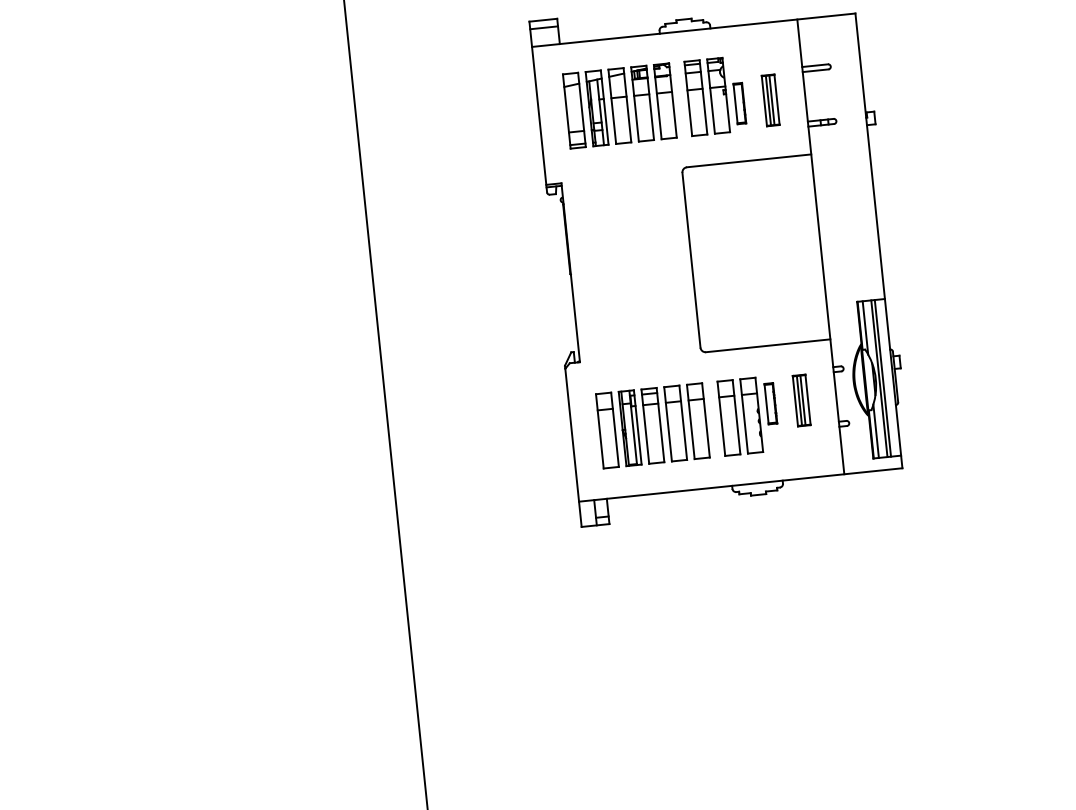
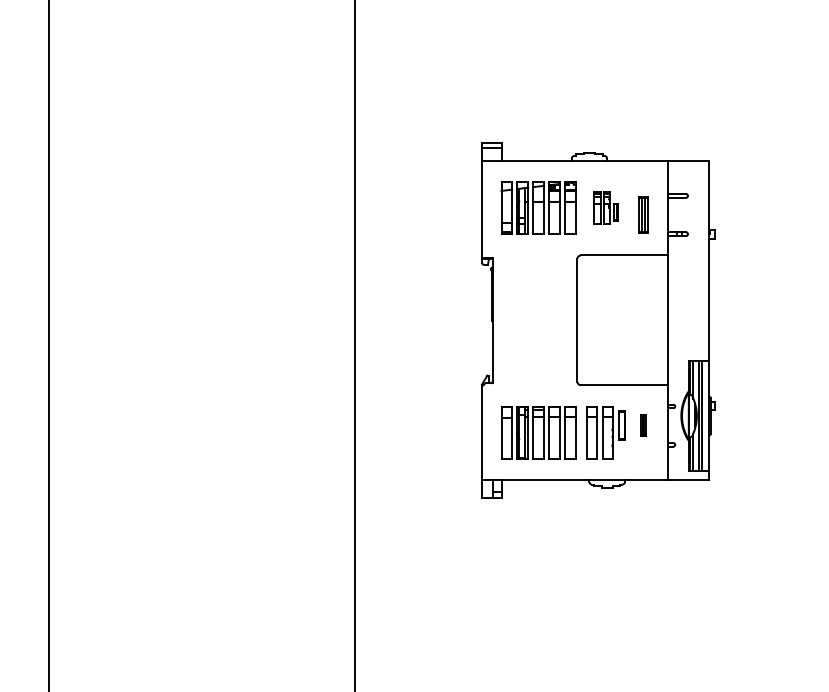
part: (714, 95) -> (605, 207), size x0.6
part: (801, 400) -> (643, 425), size x0.6

